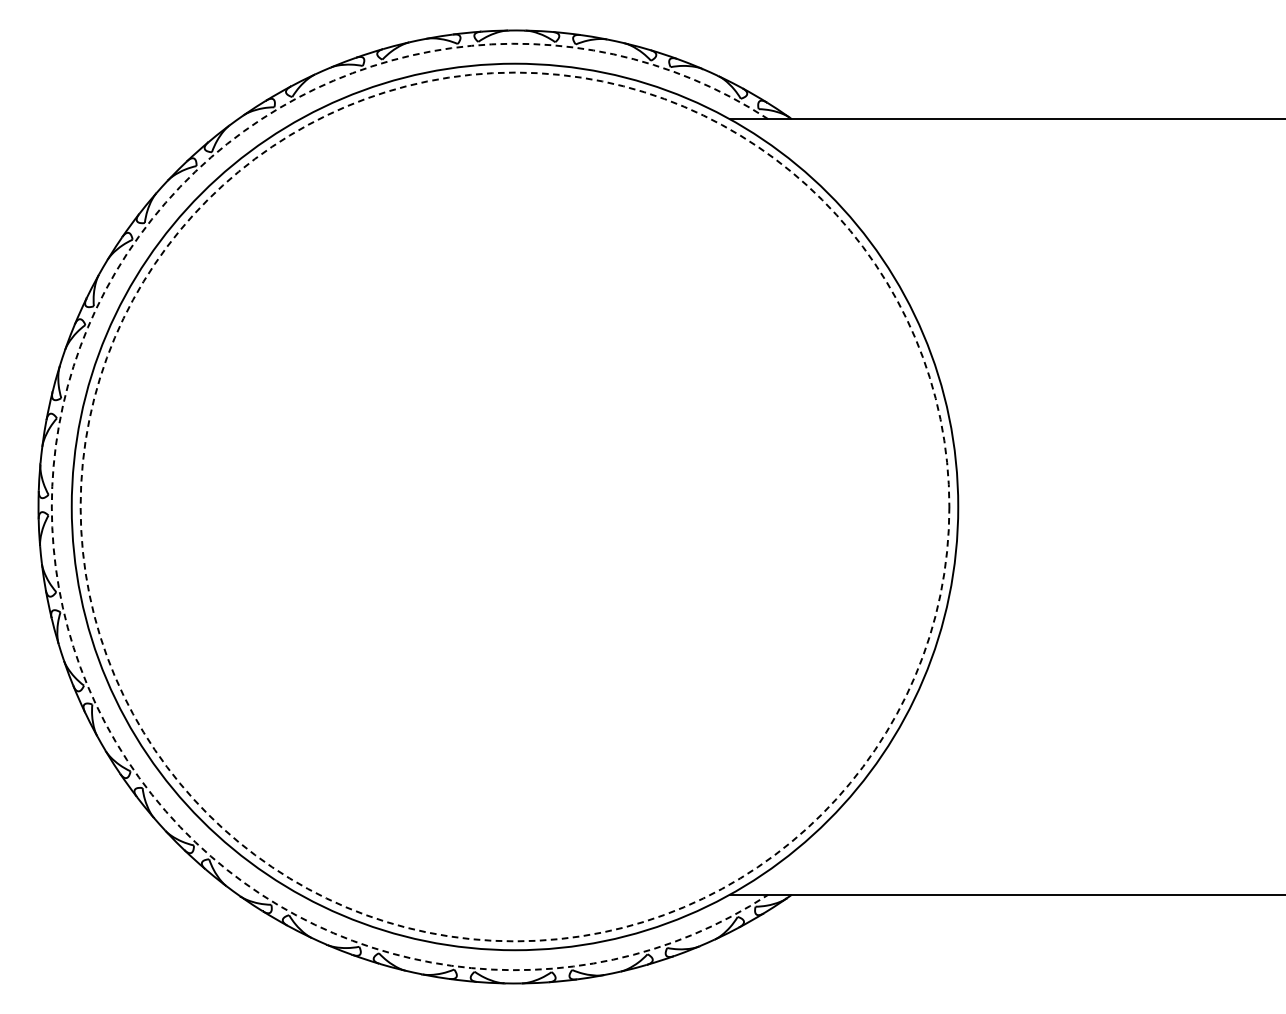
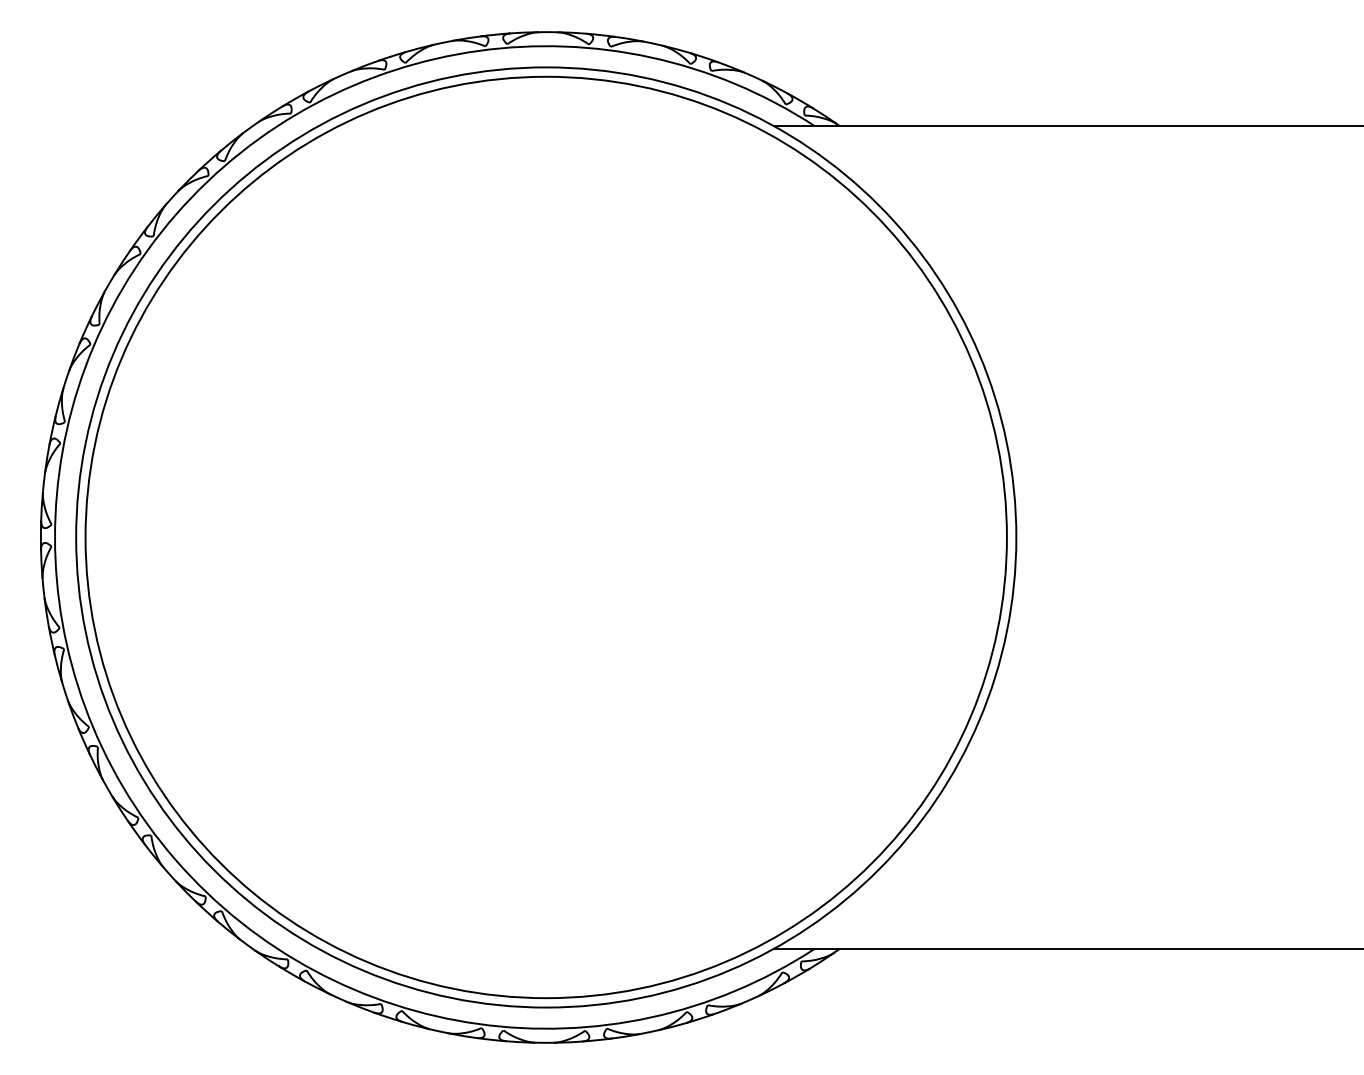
arc: (52, 507) -> (55, 537), dashed -> solid
circle: (514, 507) -> (545, 537), dashed -> solid

